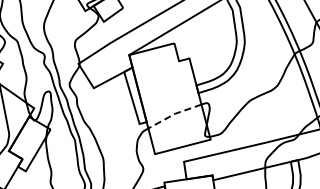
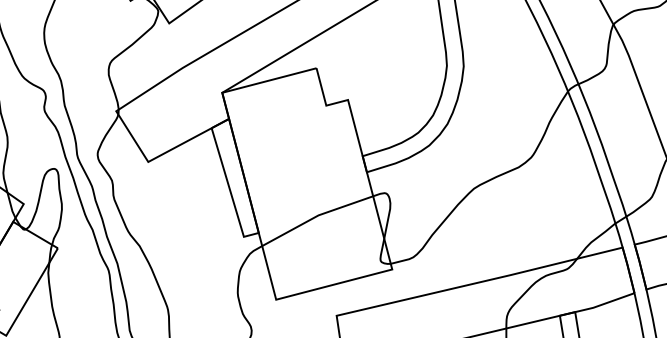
line: (174, 114) -> (316, 216), dashed -> solid

